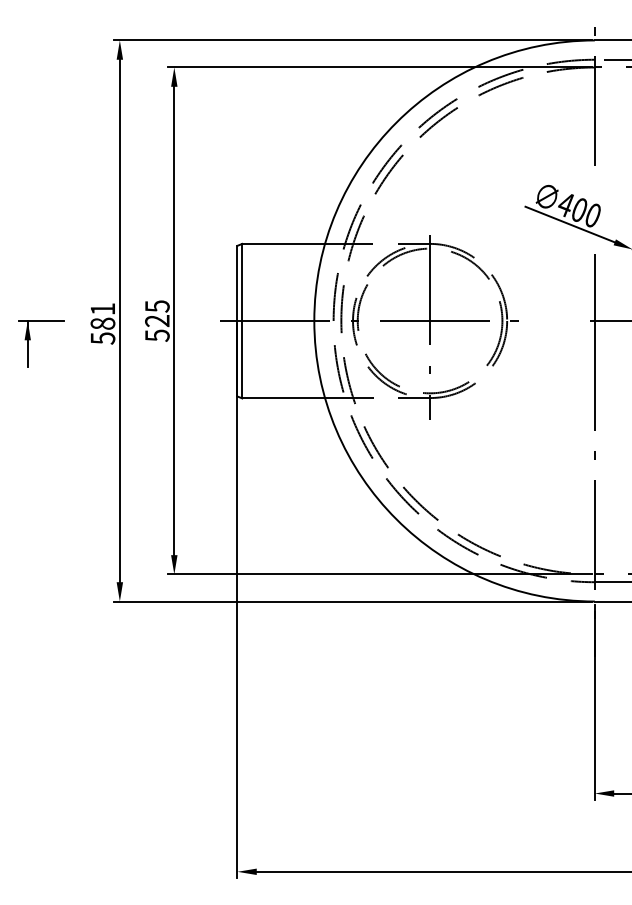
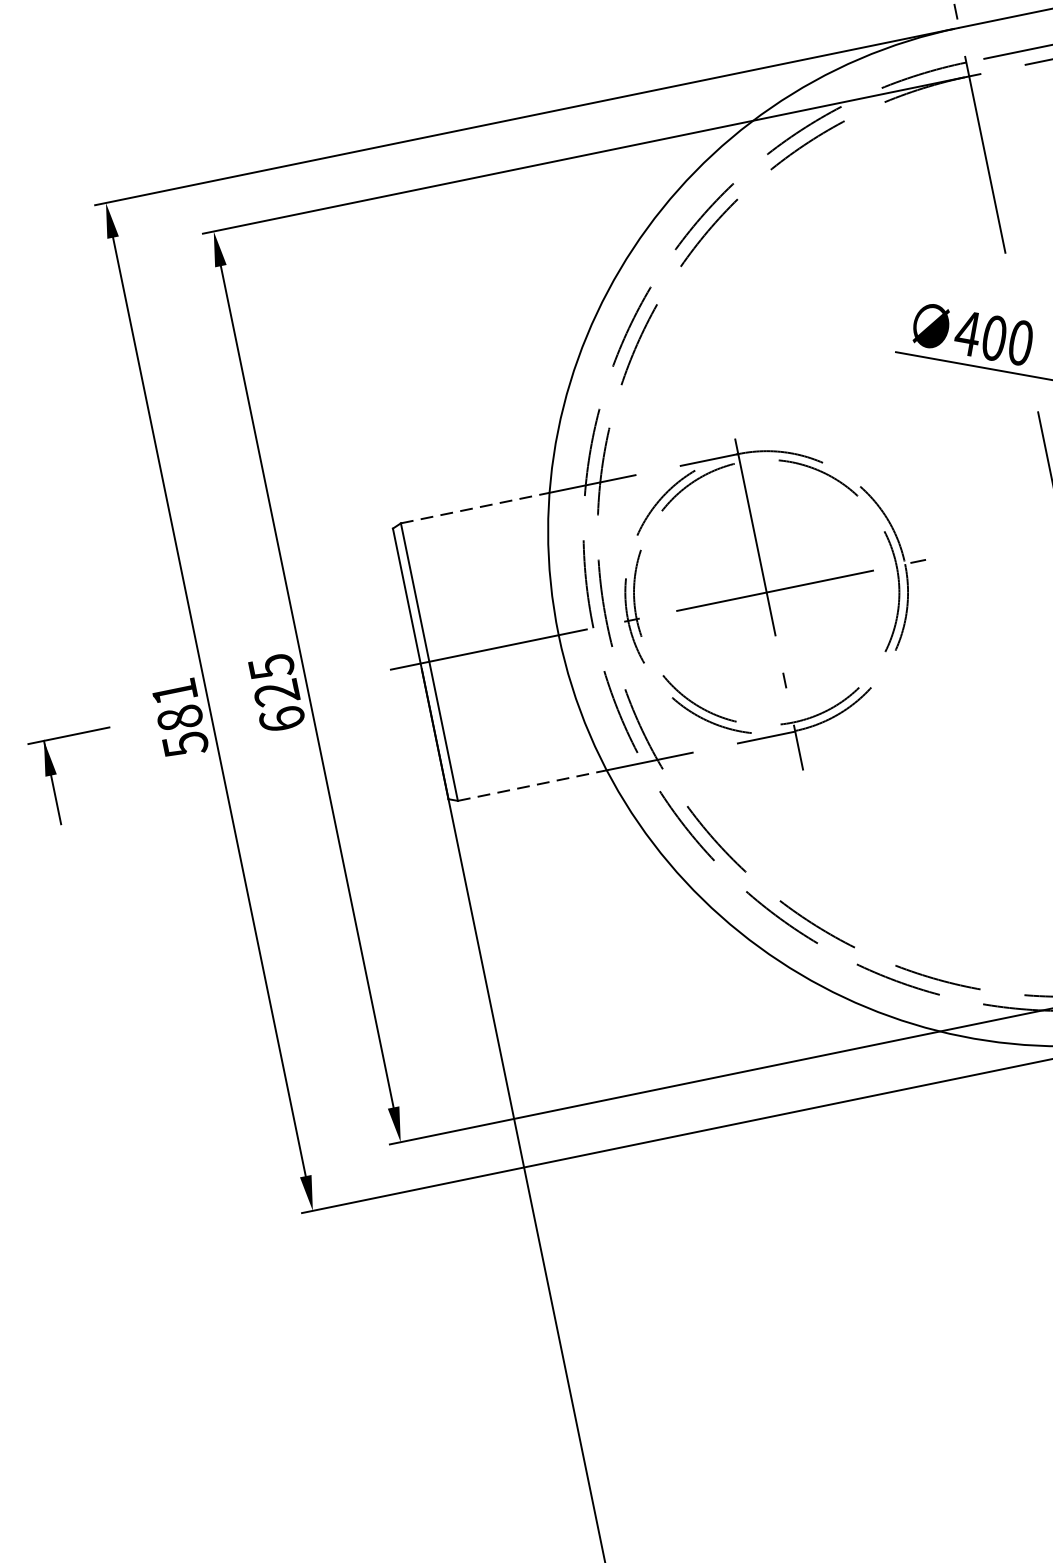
line: (284, 243) -> (476, 507), solid -> dashed
text: (157, 335) -> (282, 719), 525 -> 625
line: (284, 398) -> (533, 785), solid -> dashed

